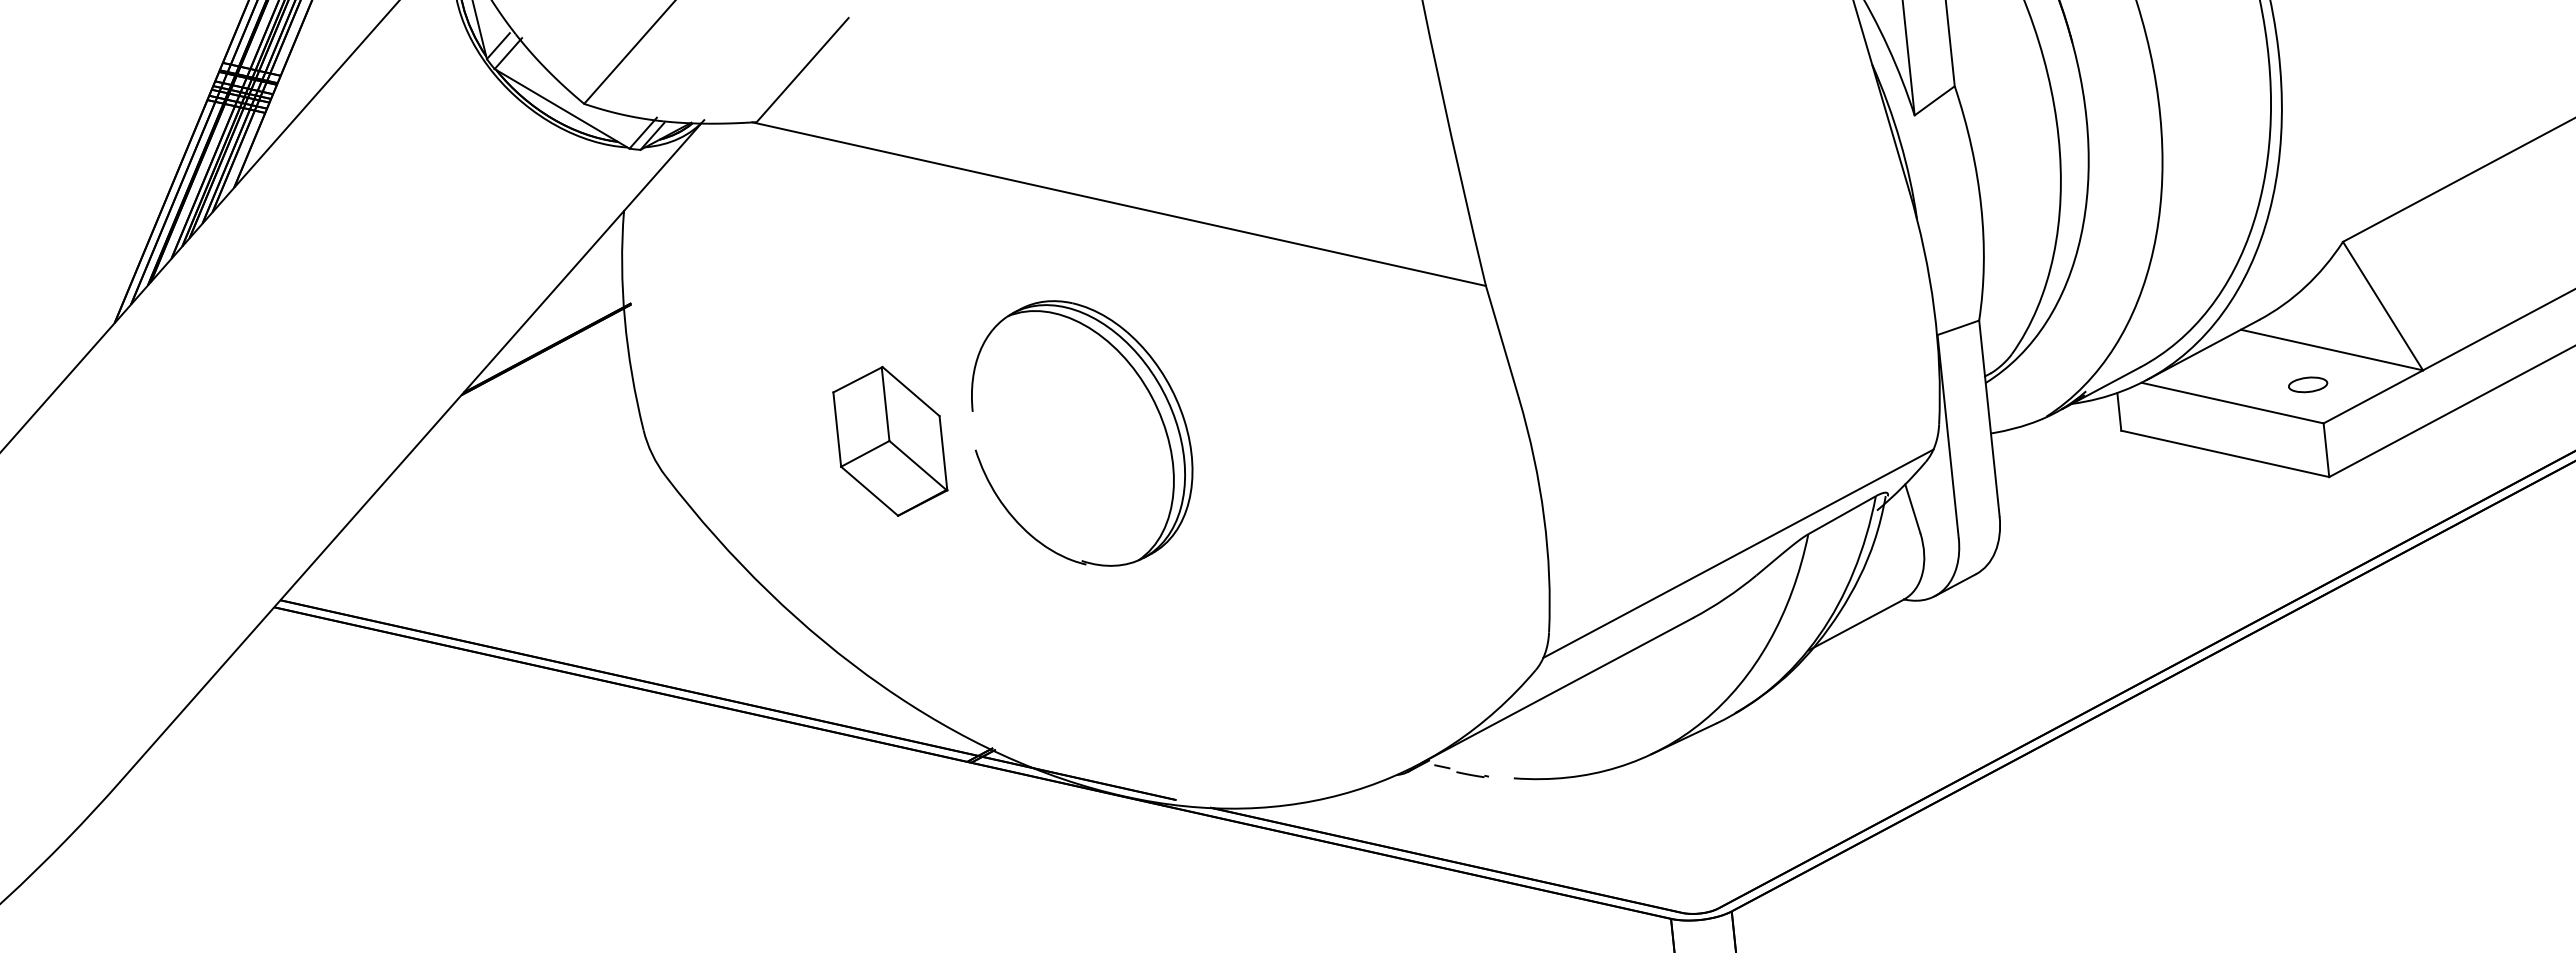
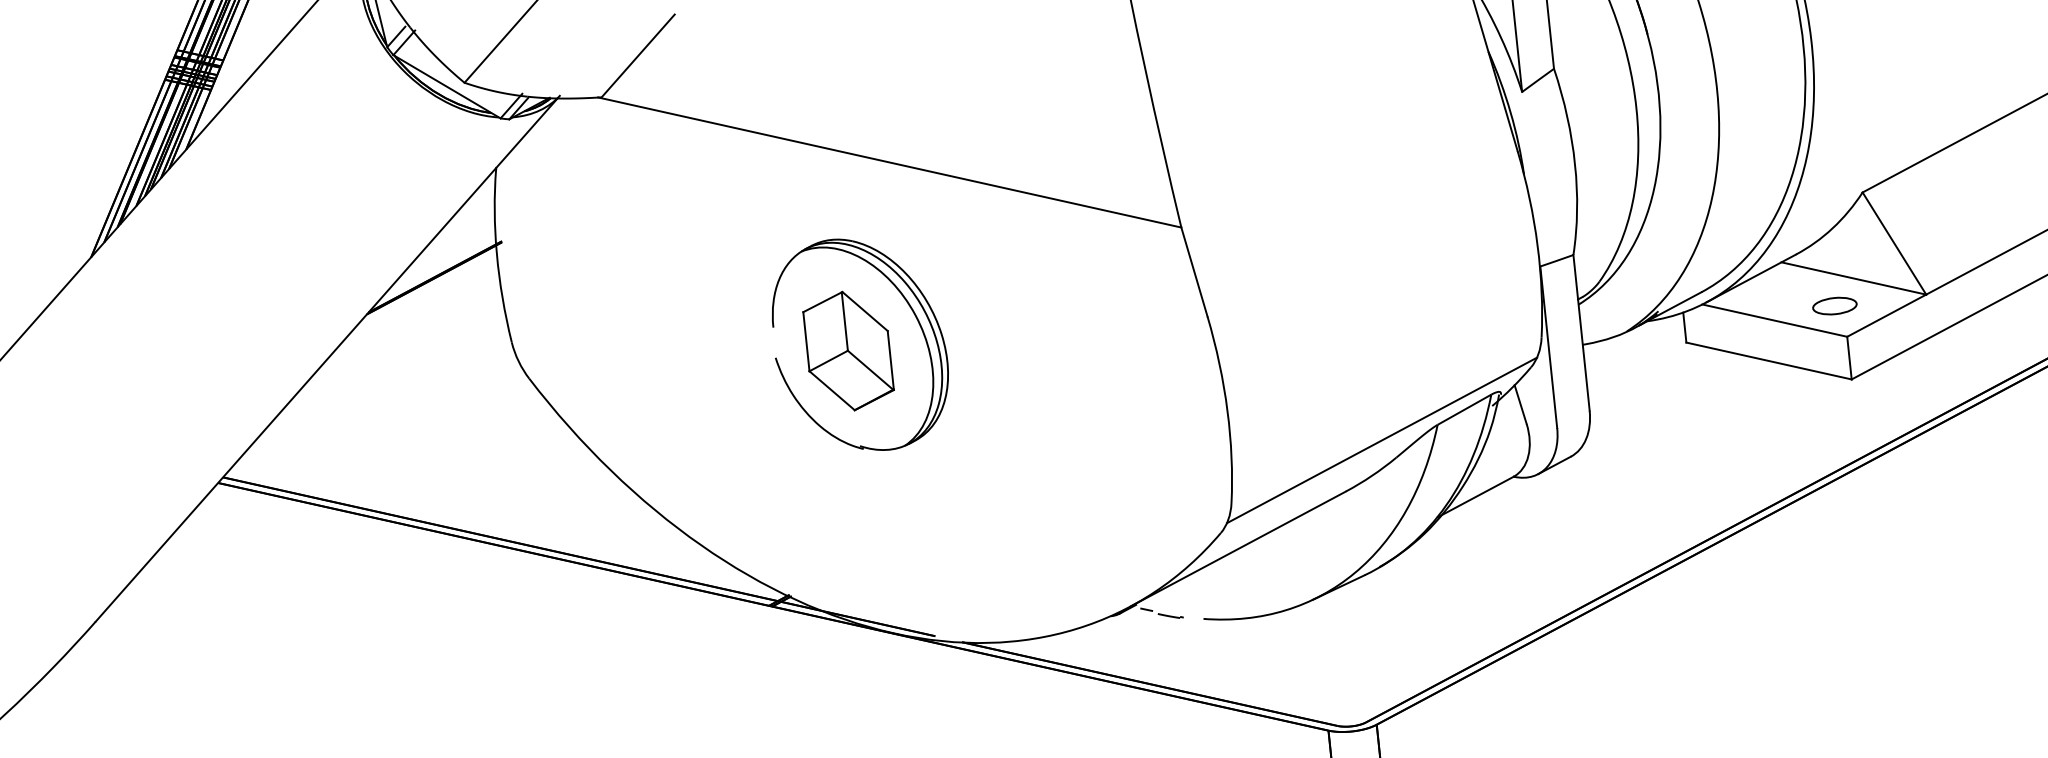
part: (2307, 384) -> (1834, 305), size x1.43
part: (890, 441) -> (848, 351), moved

